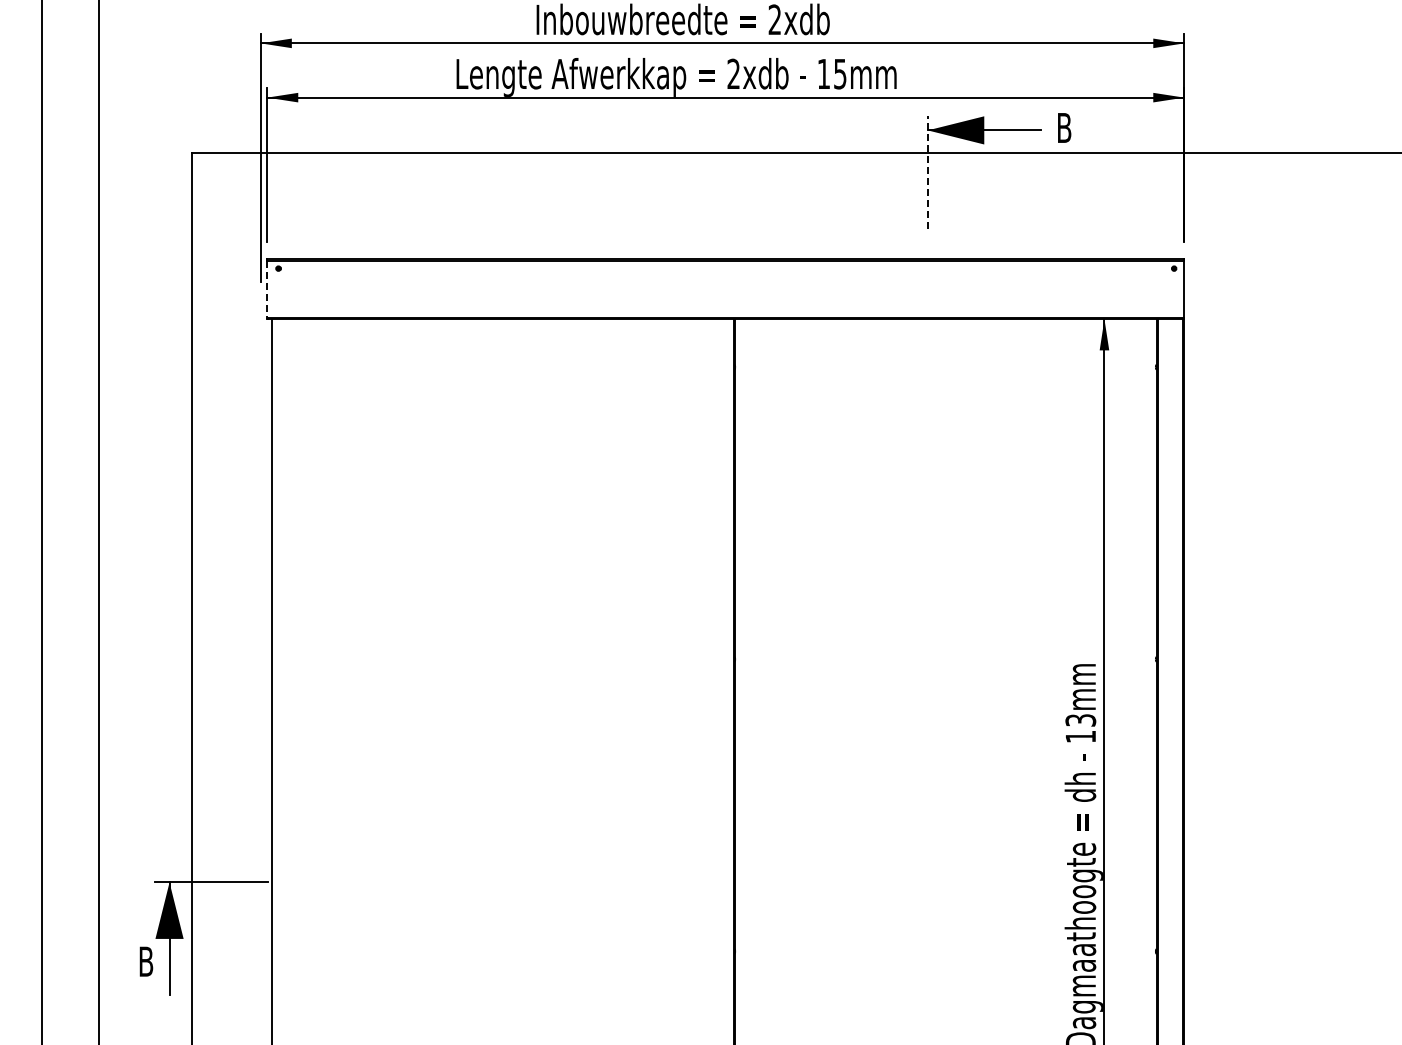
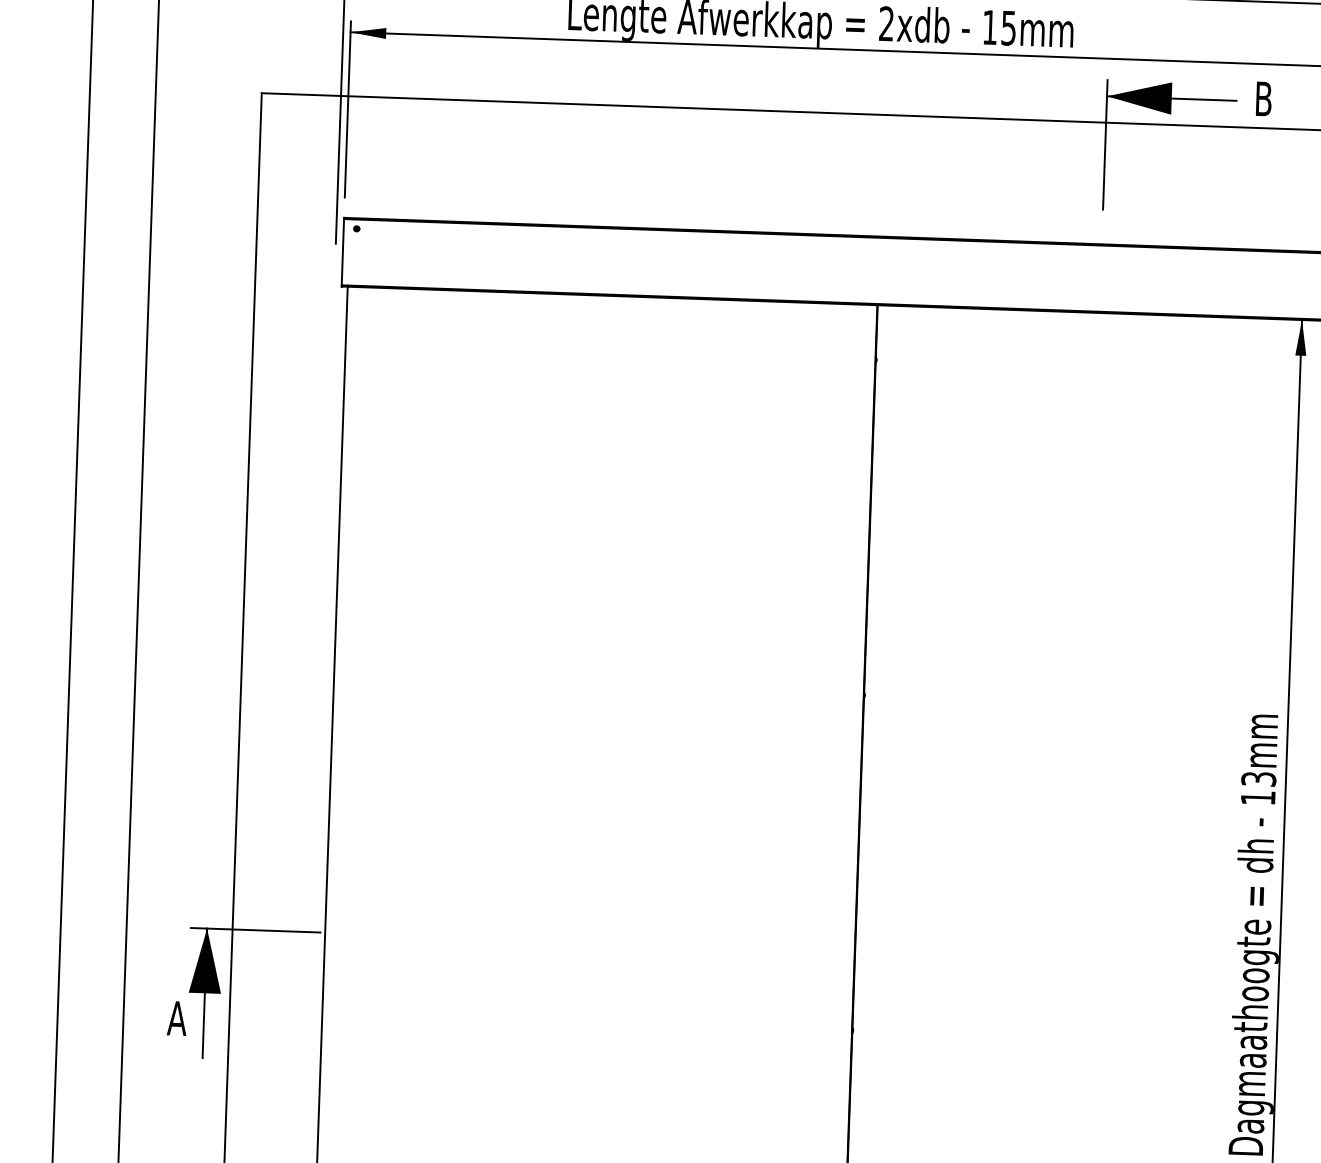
line: (927, 172) -> (1104, 144), dashed -> solid
line: (267, 290) -> (343, 253), dashed -> solid
text: (145, 961) -> (176, 1018), B -> A

